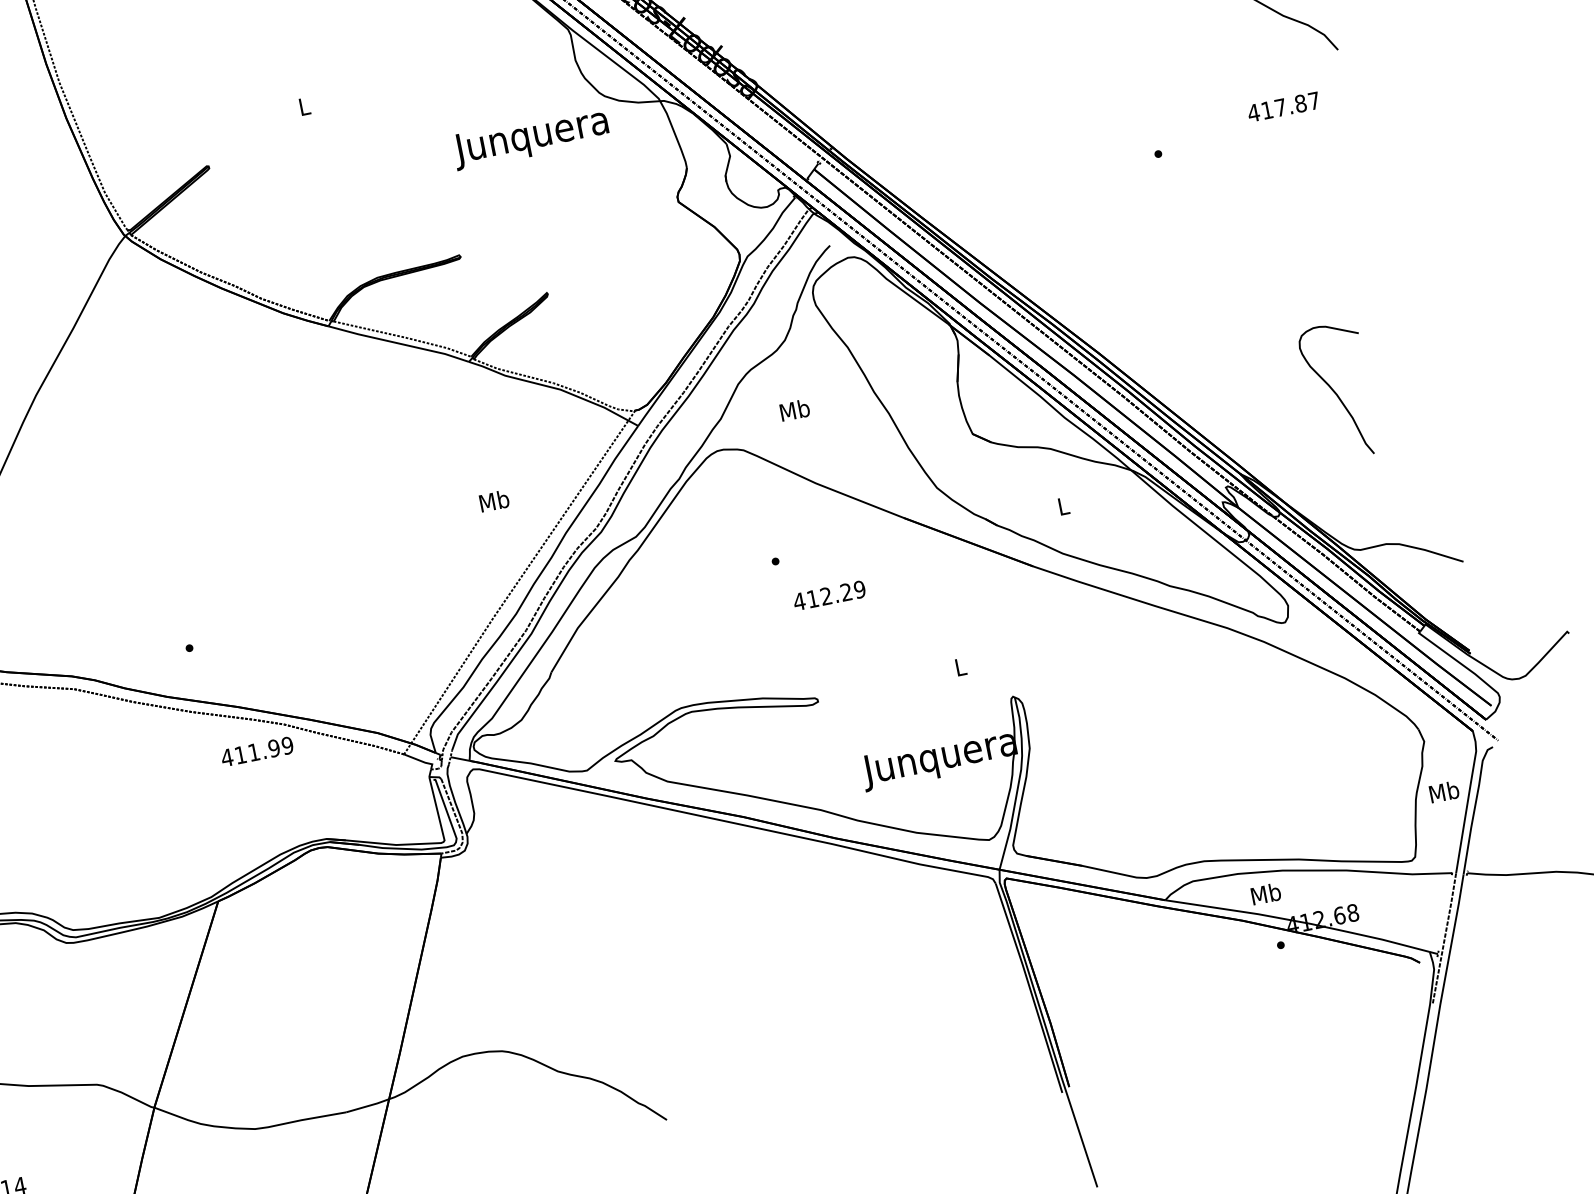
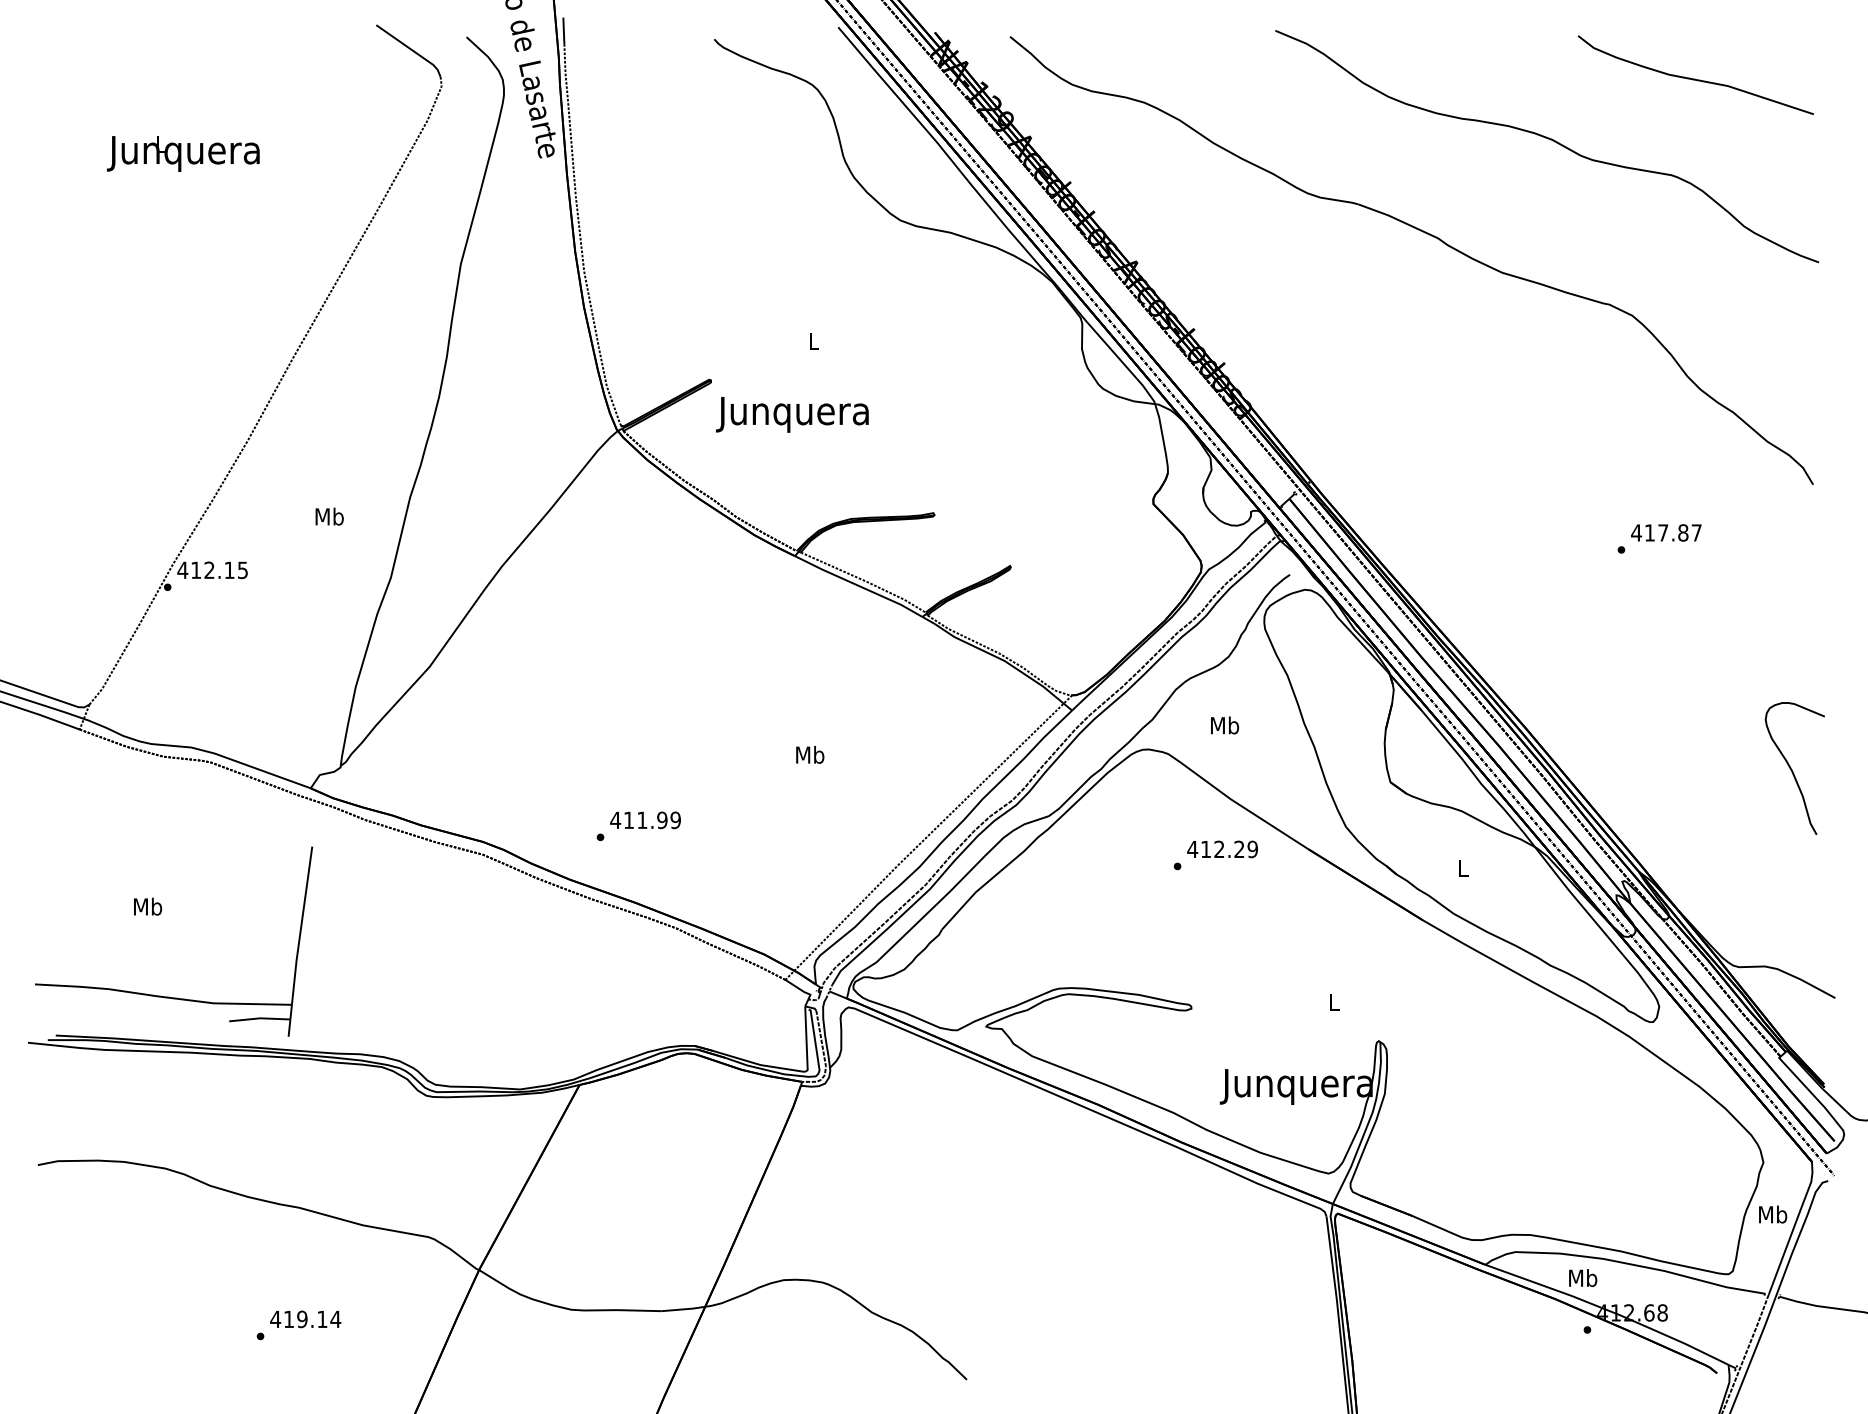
text: (1283, 106) -> (1666, 532), moved
text: (530, 137) -> (792, 414), moved
curve: (1336, 392) -> (1792, 769), moved
text: (494, 500) -> (810, 754), moved
text: (829, 595) -> (1222, 849), moved
text: (257, 751) -> (645, 820), moved

